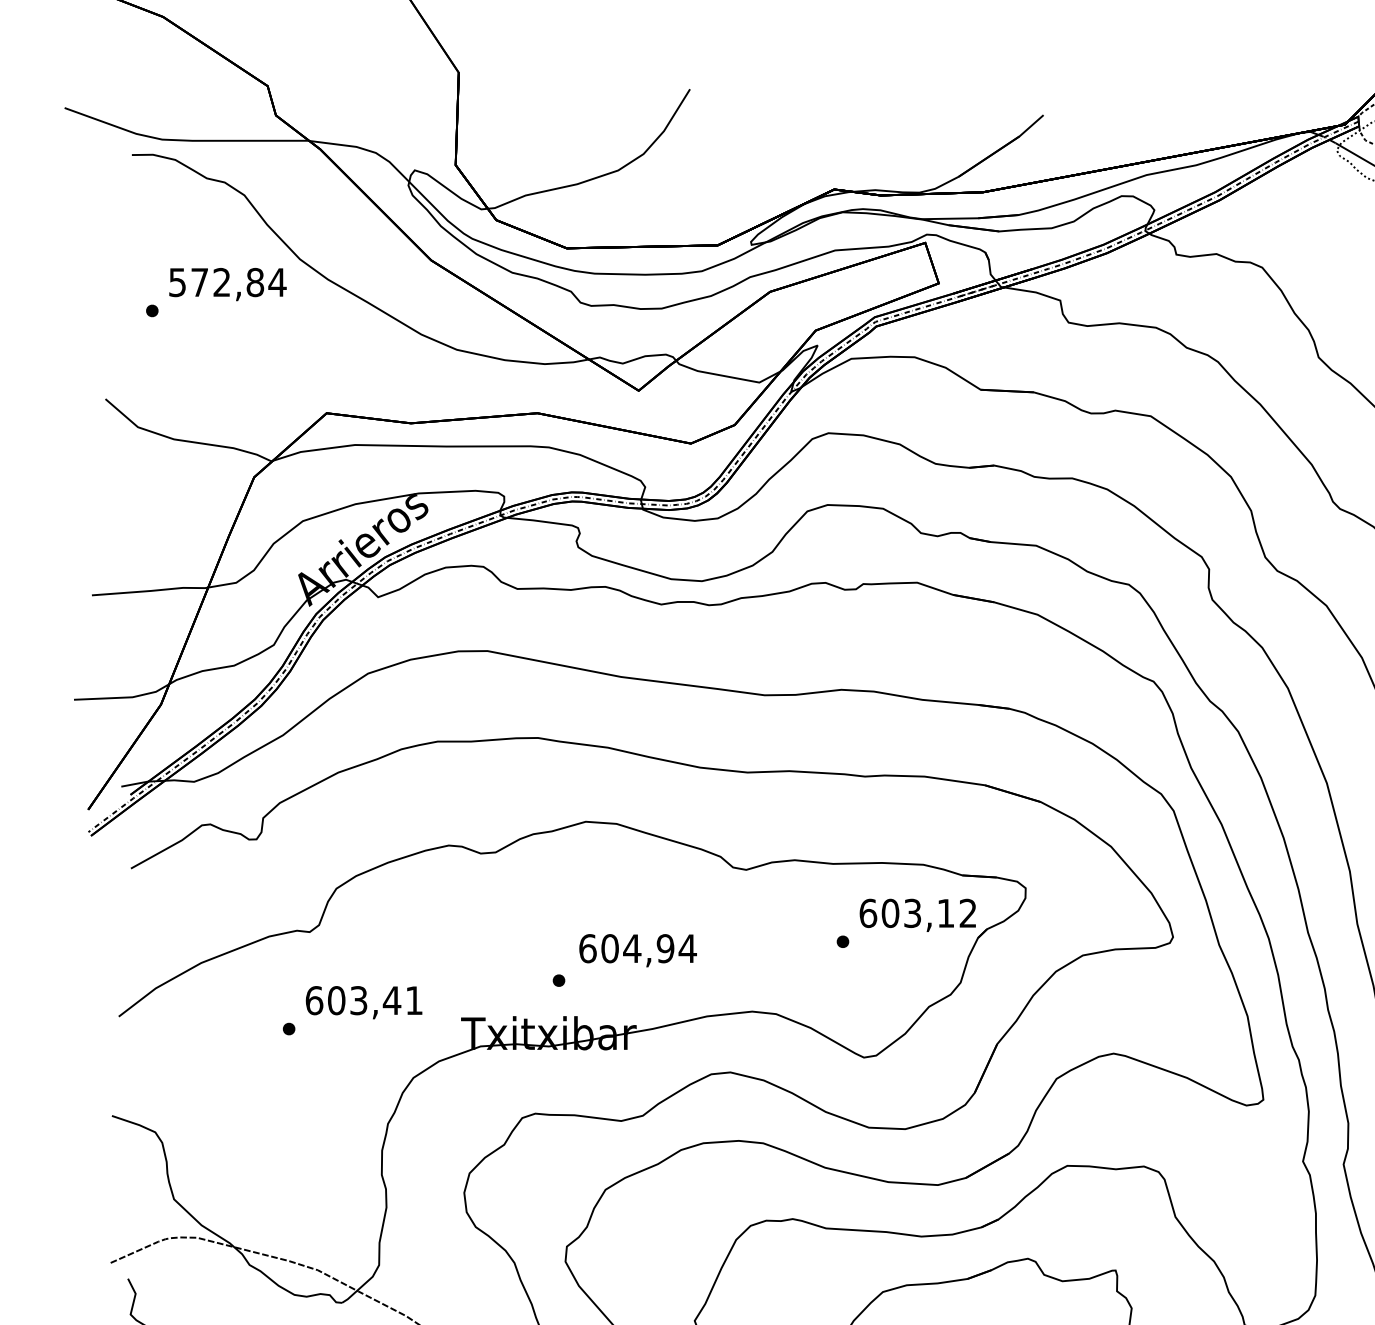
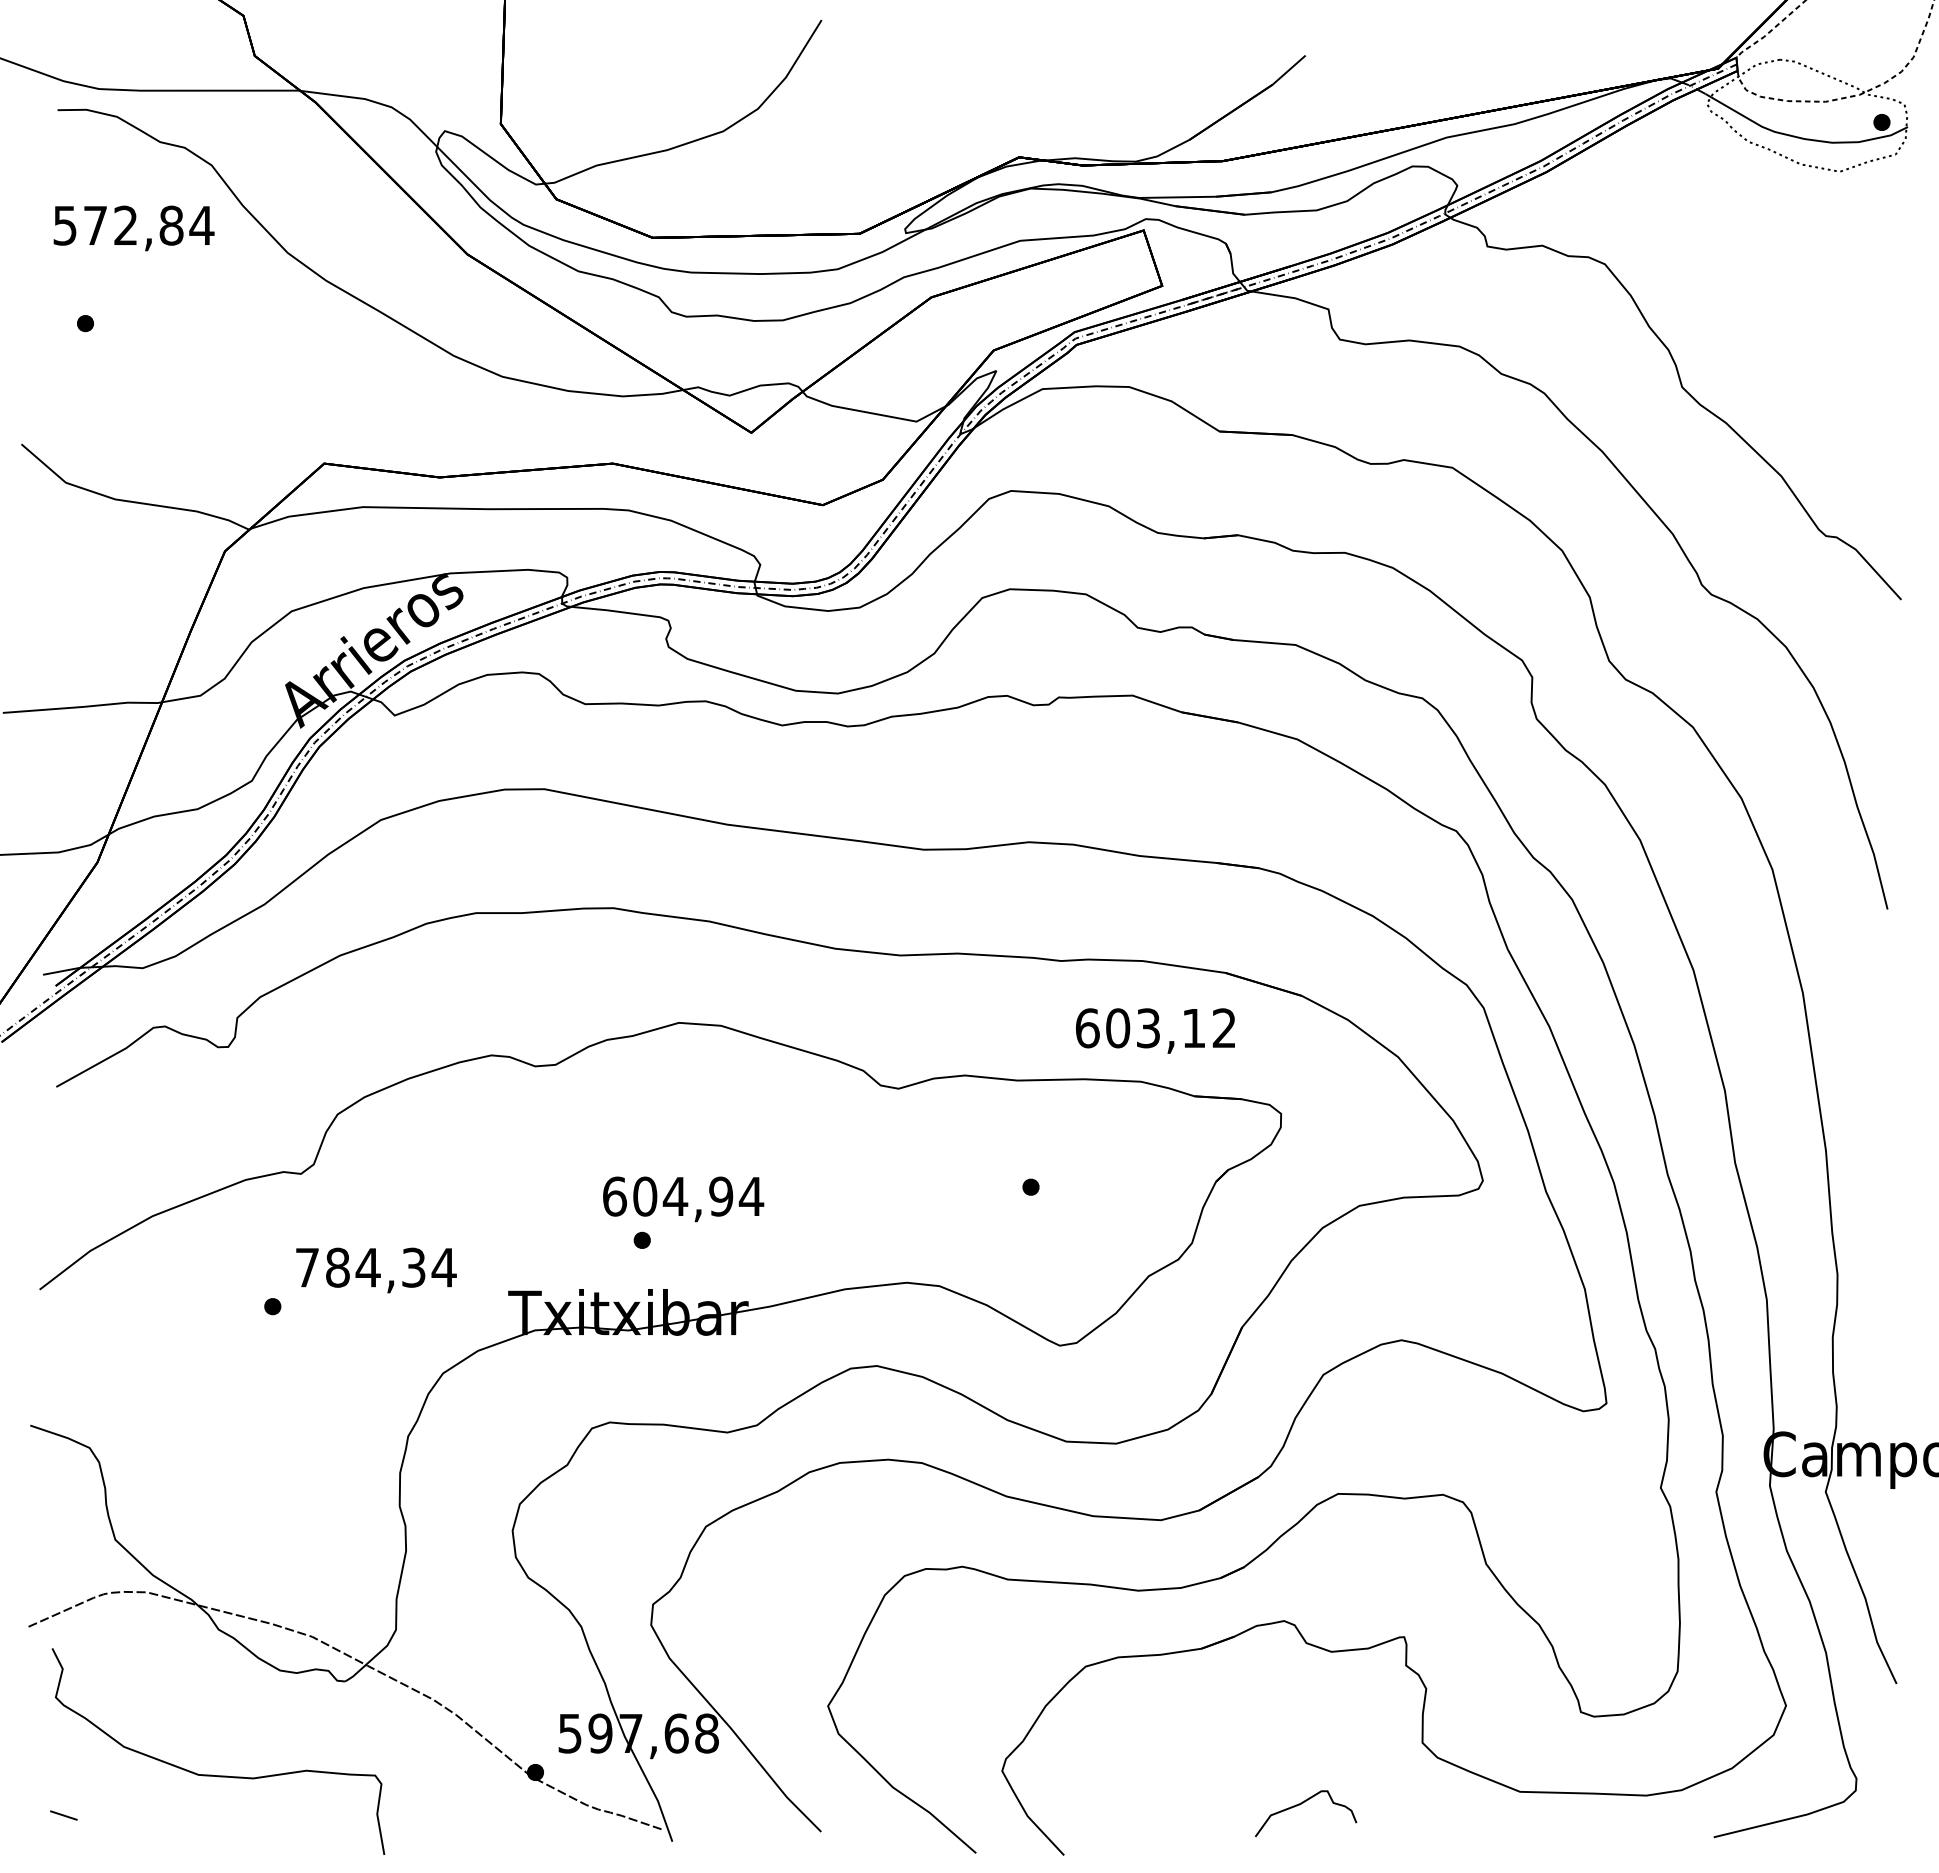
text: (227, 284) -> (133, 228), moved
text: (917, 915) -> (1155, 1030), moved
text: (638, 950) -> (683, 1199), moved
text: (364, 1000) -> (375, 1267), 603,41 -> 784,34

